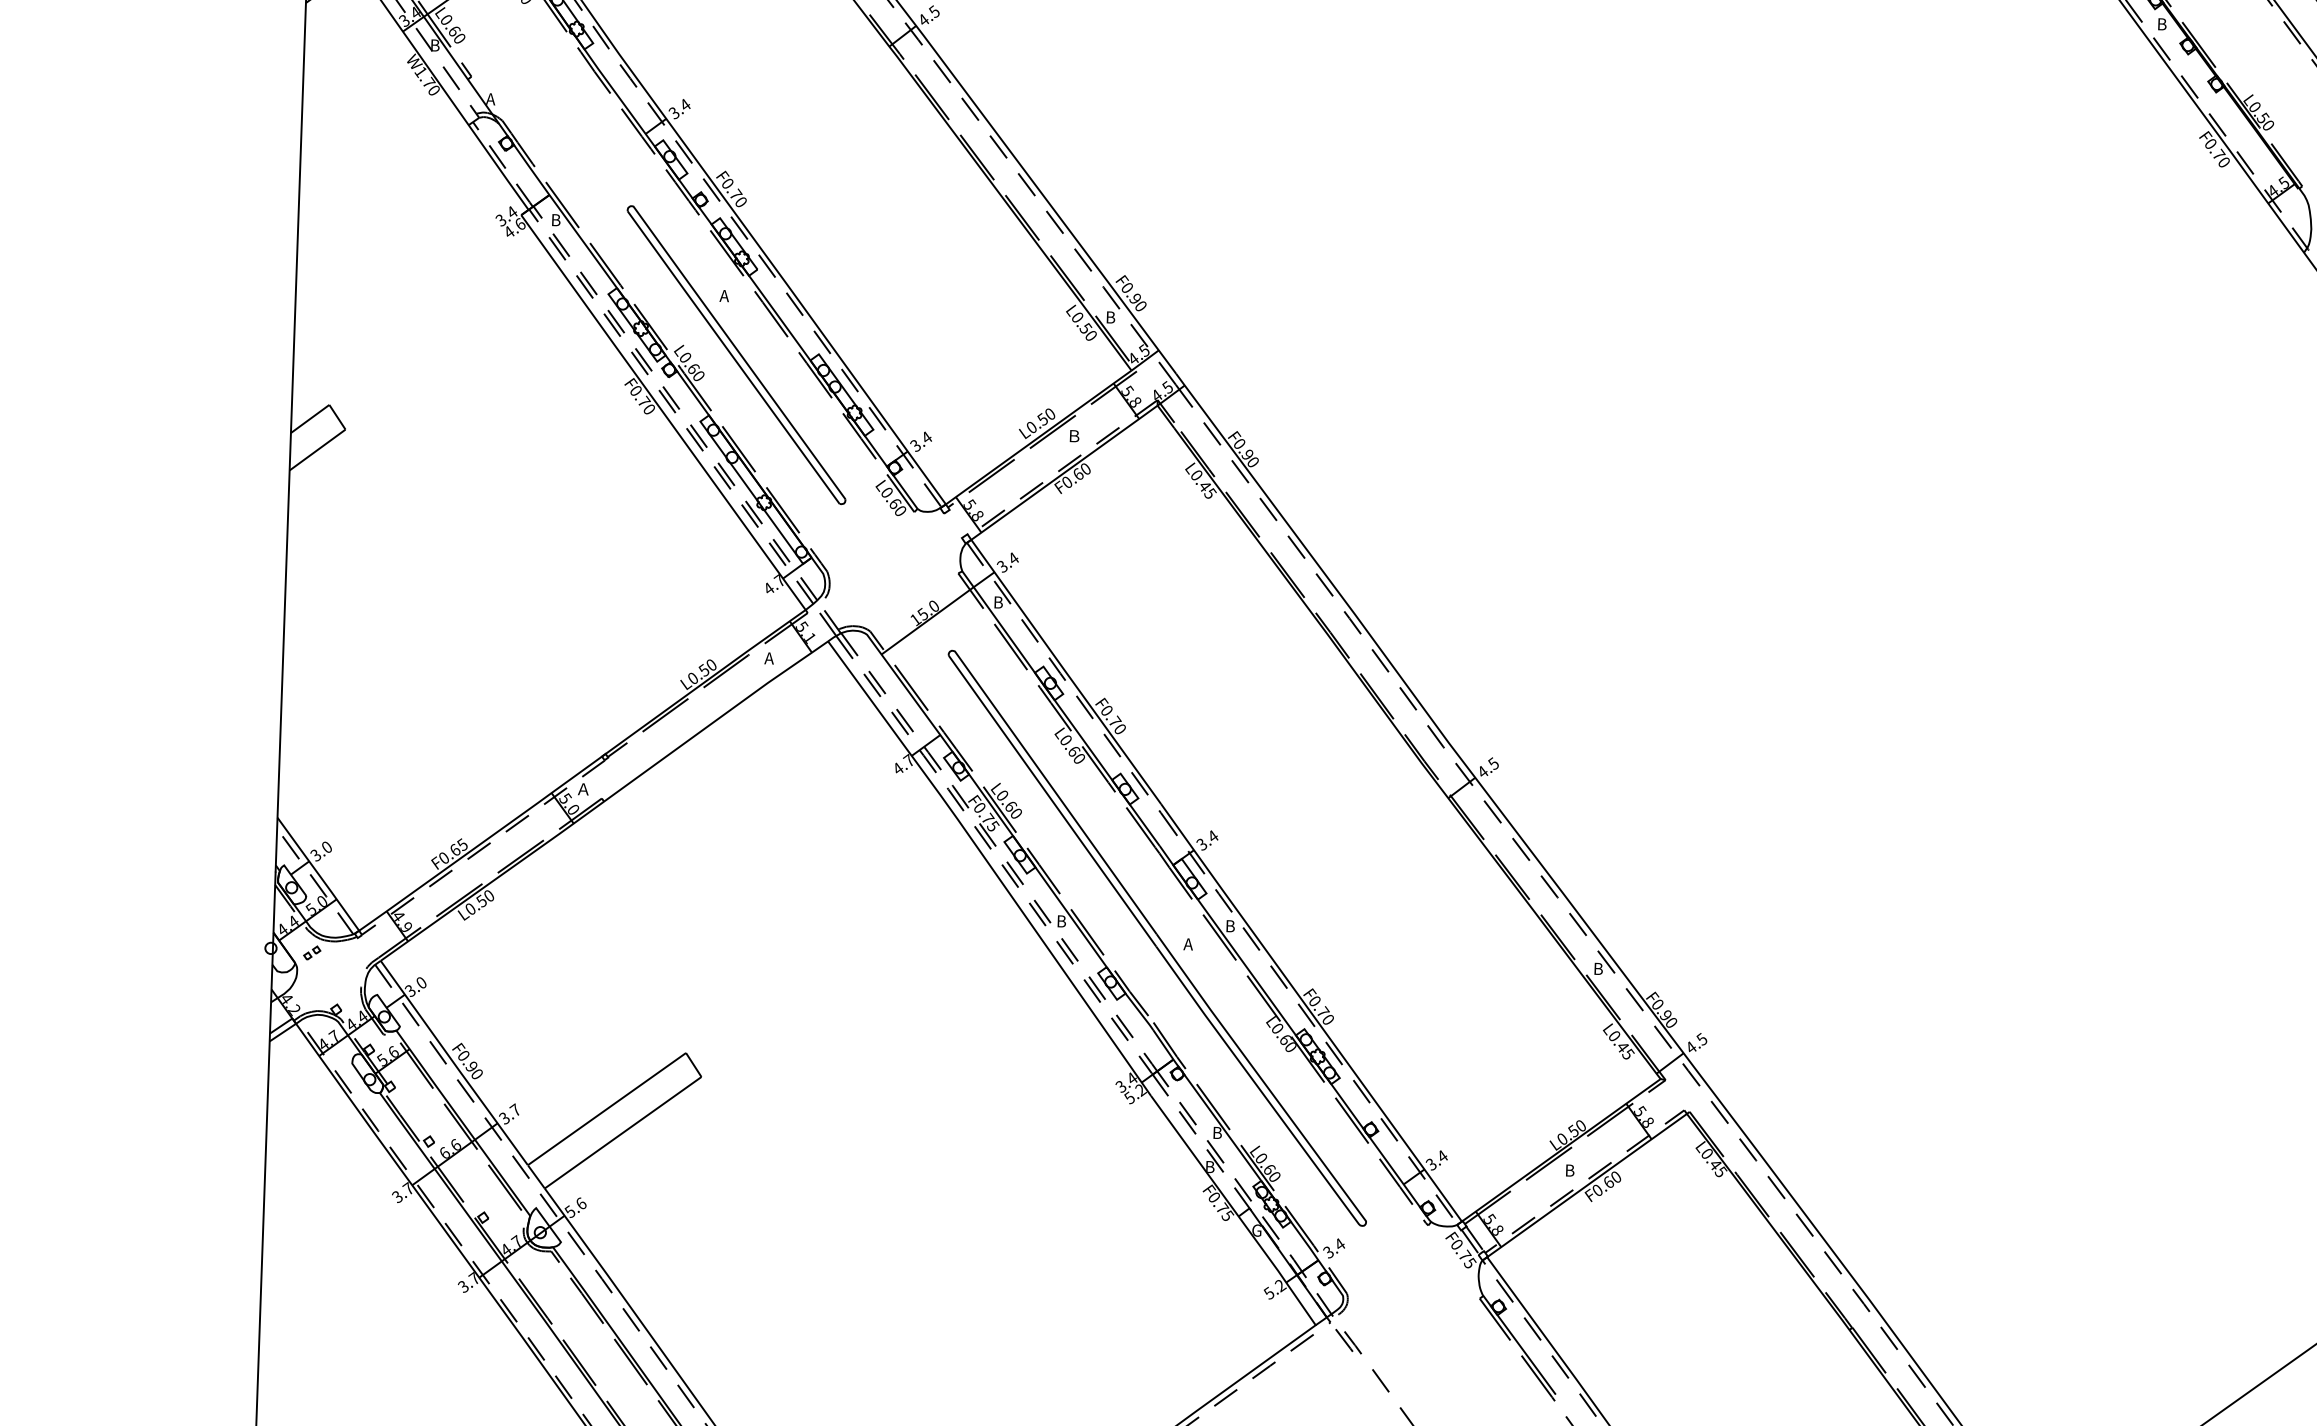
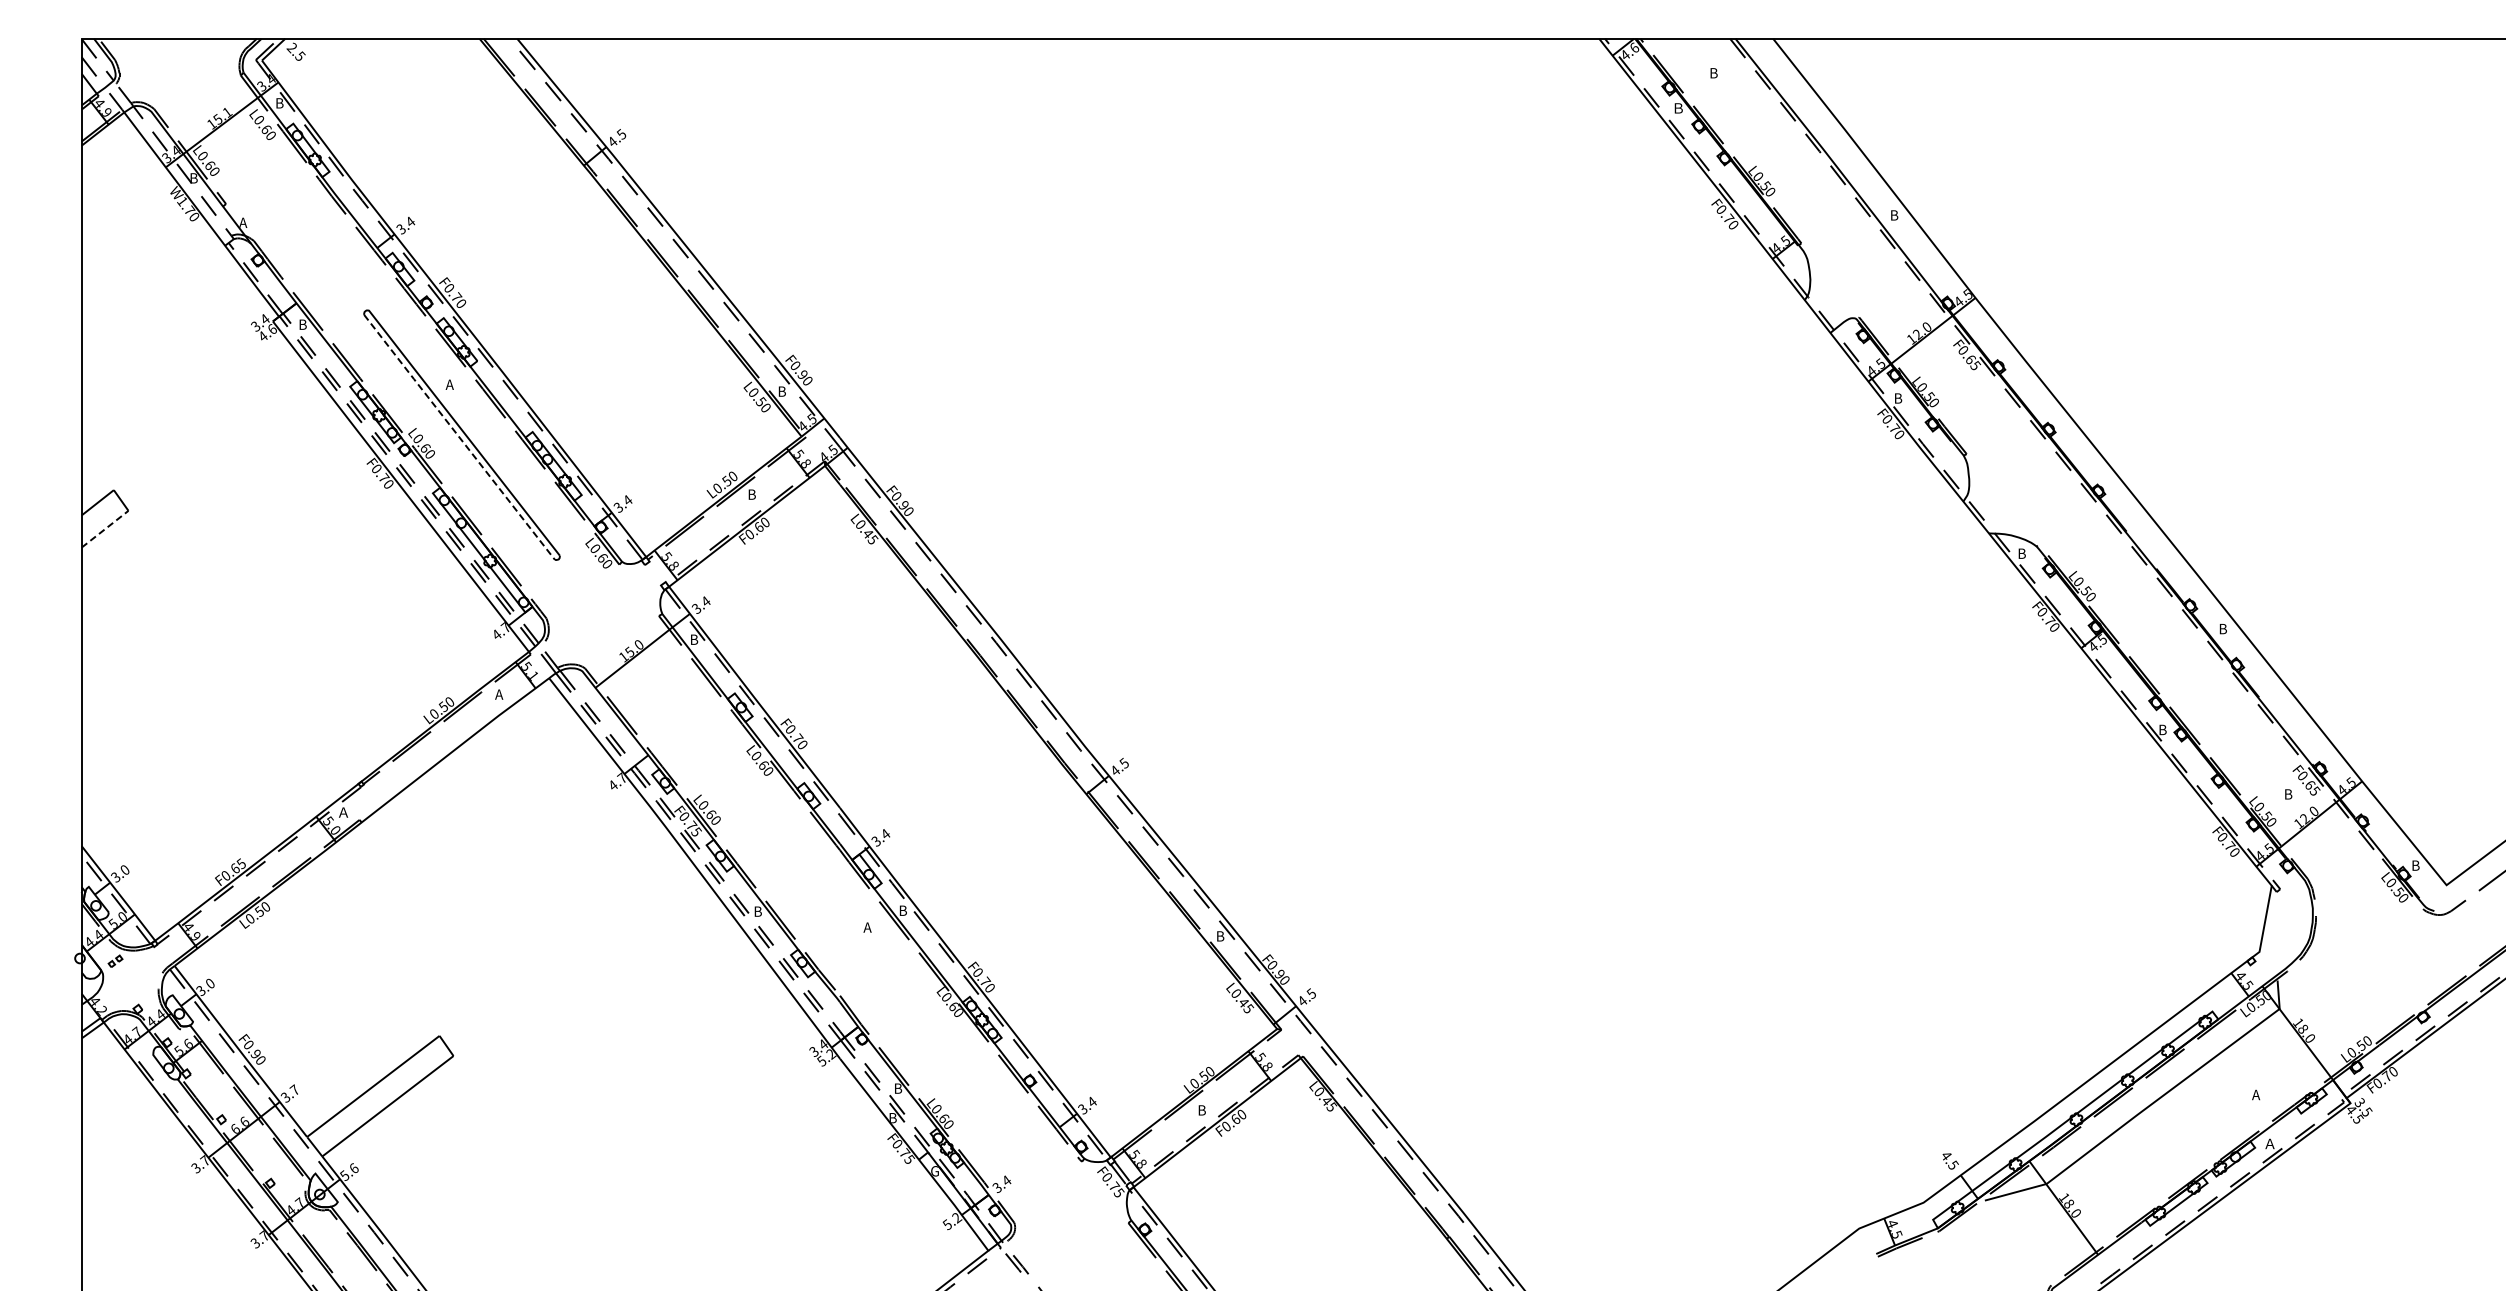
text: (2163, 24) -> (1677, 108), B -> Ｂ
line: (733, 357) -> (459, 437), solid -> dashed
text: (1073, 435) -> (753, 494), Ｂ -> B
line: (318, 450) -> (105, 529), solid -> dashed
part: (1157, 937) -> (840, 922), removed

